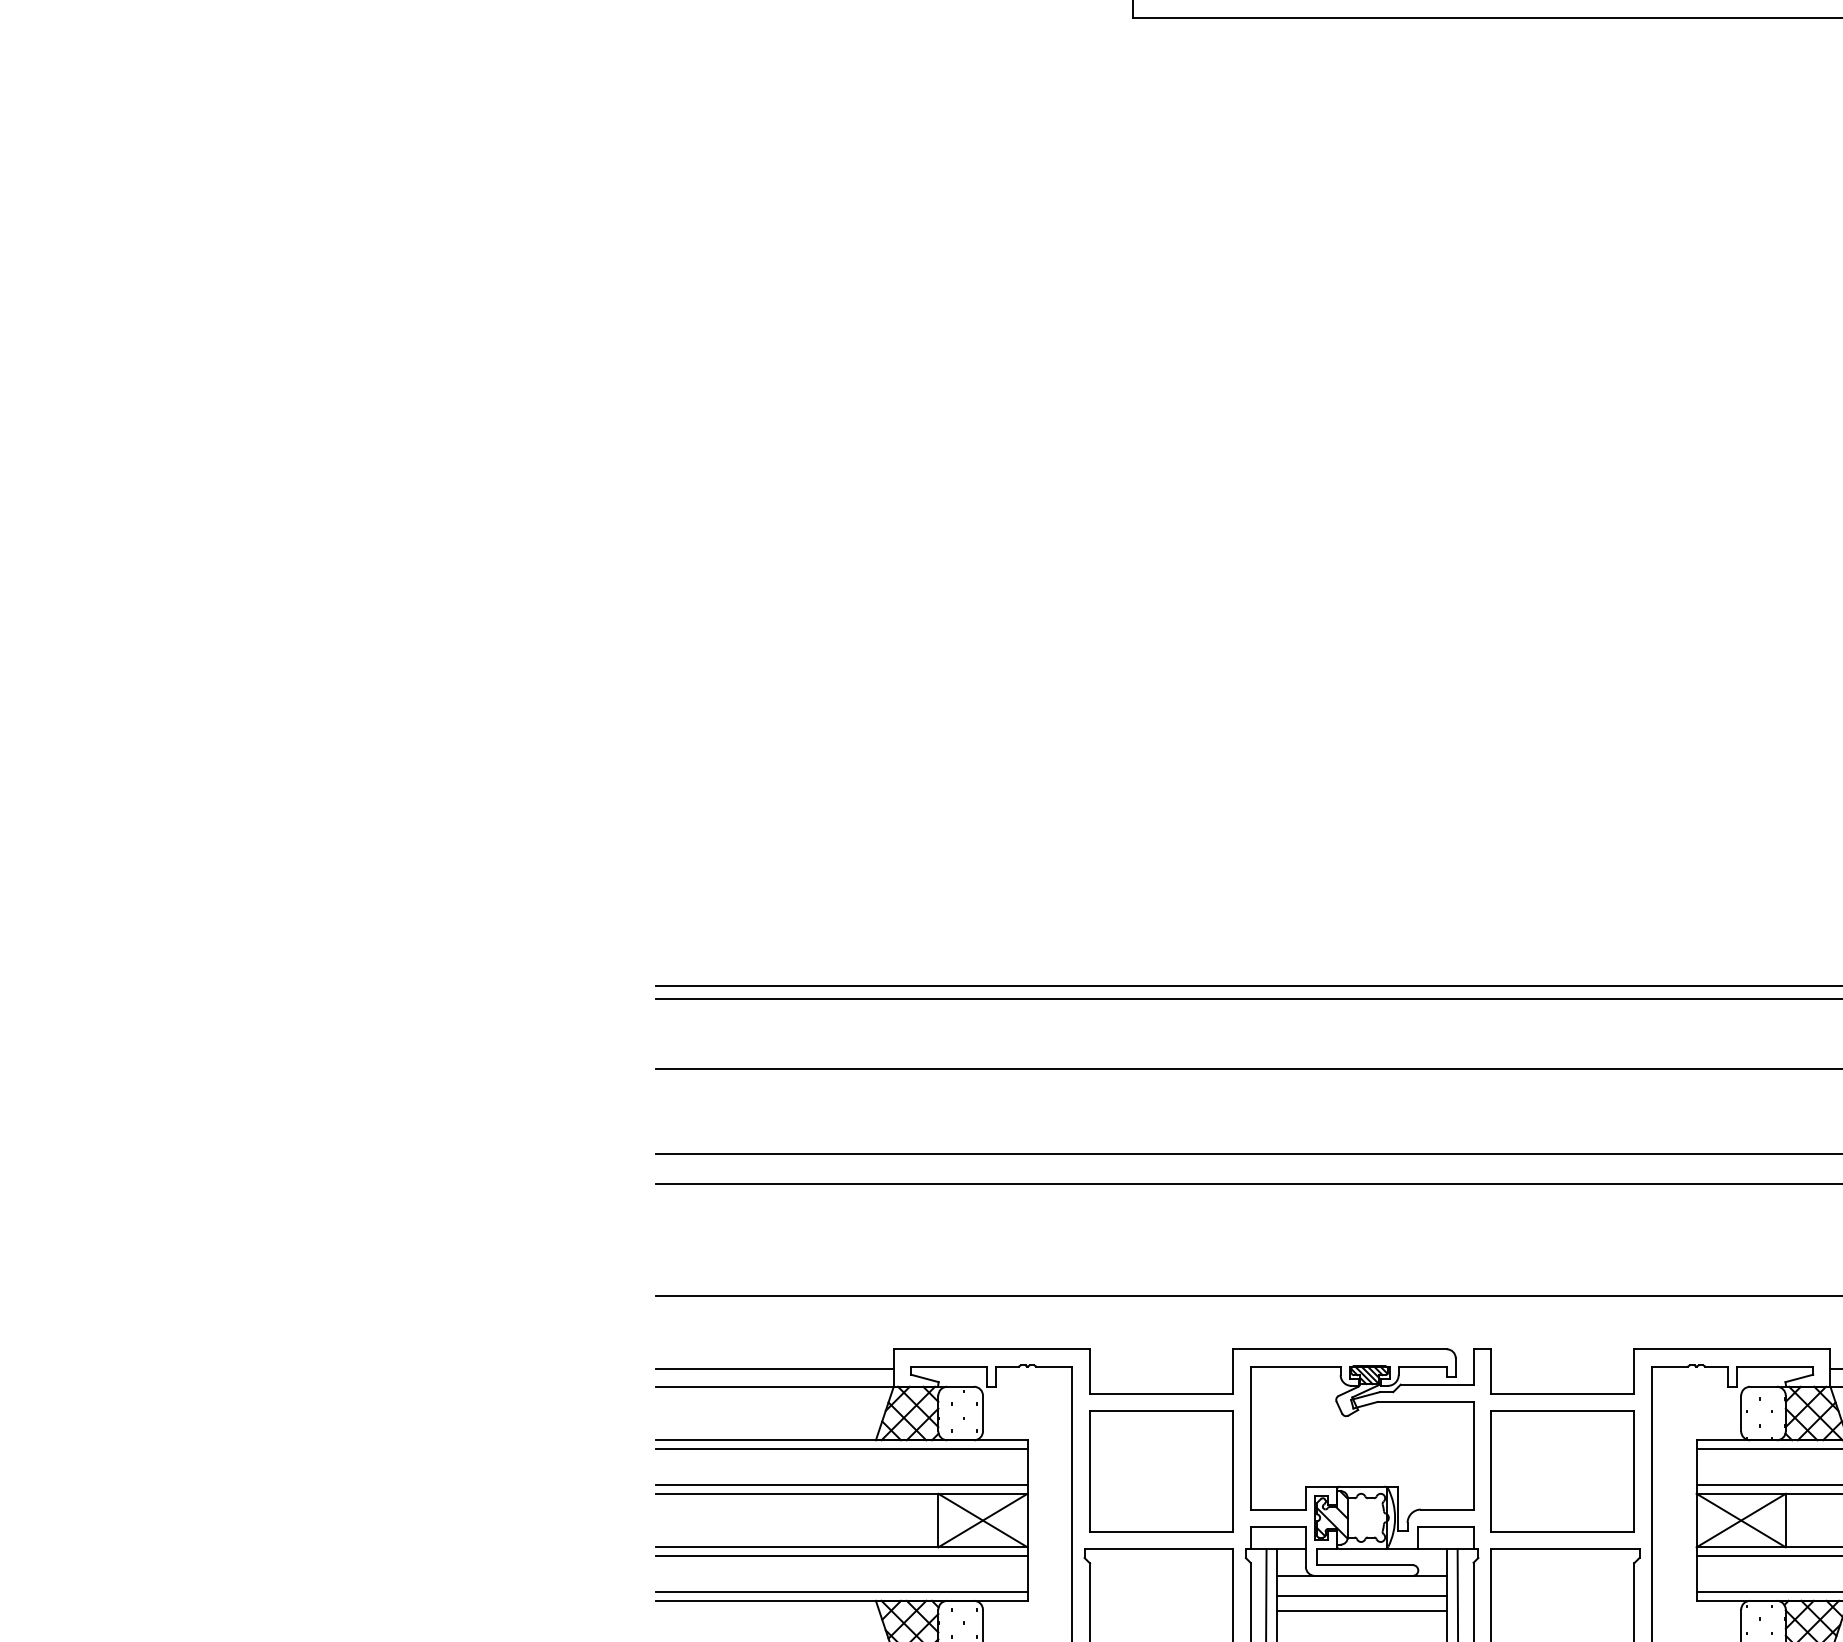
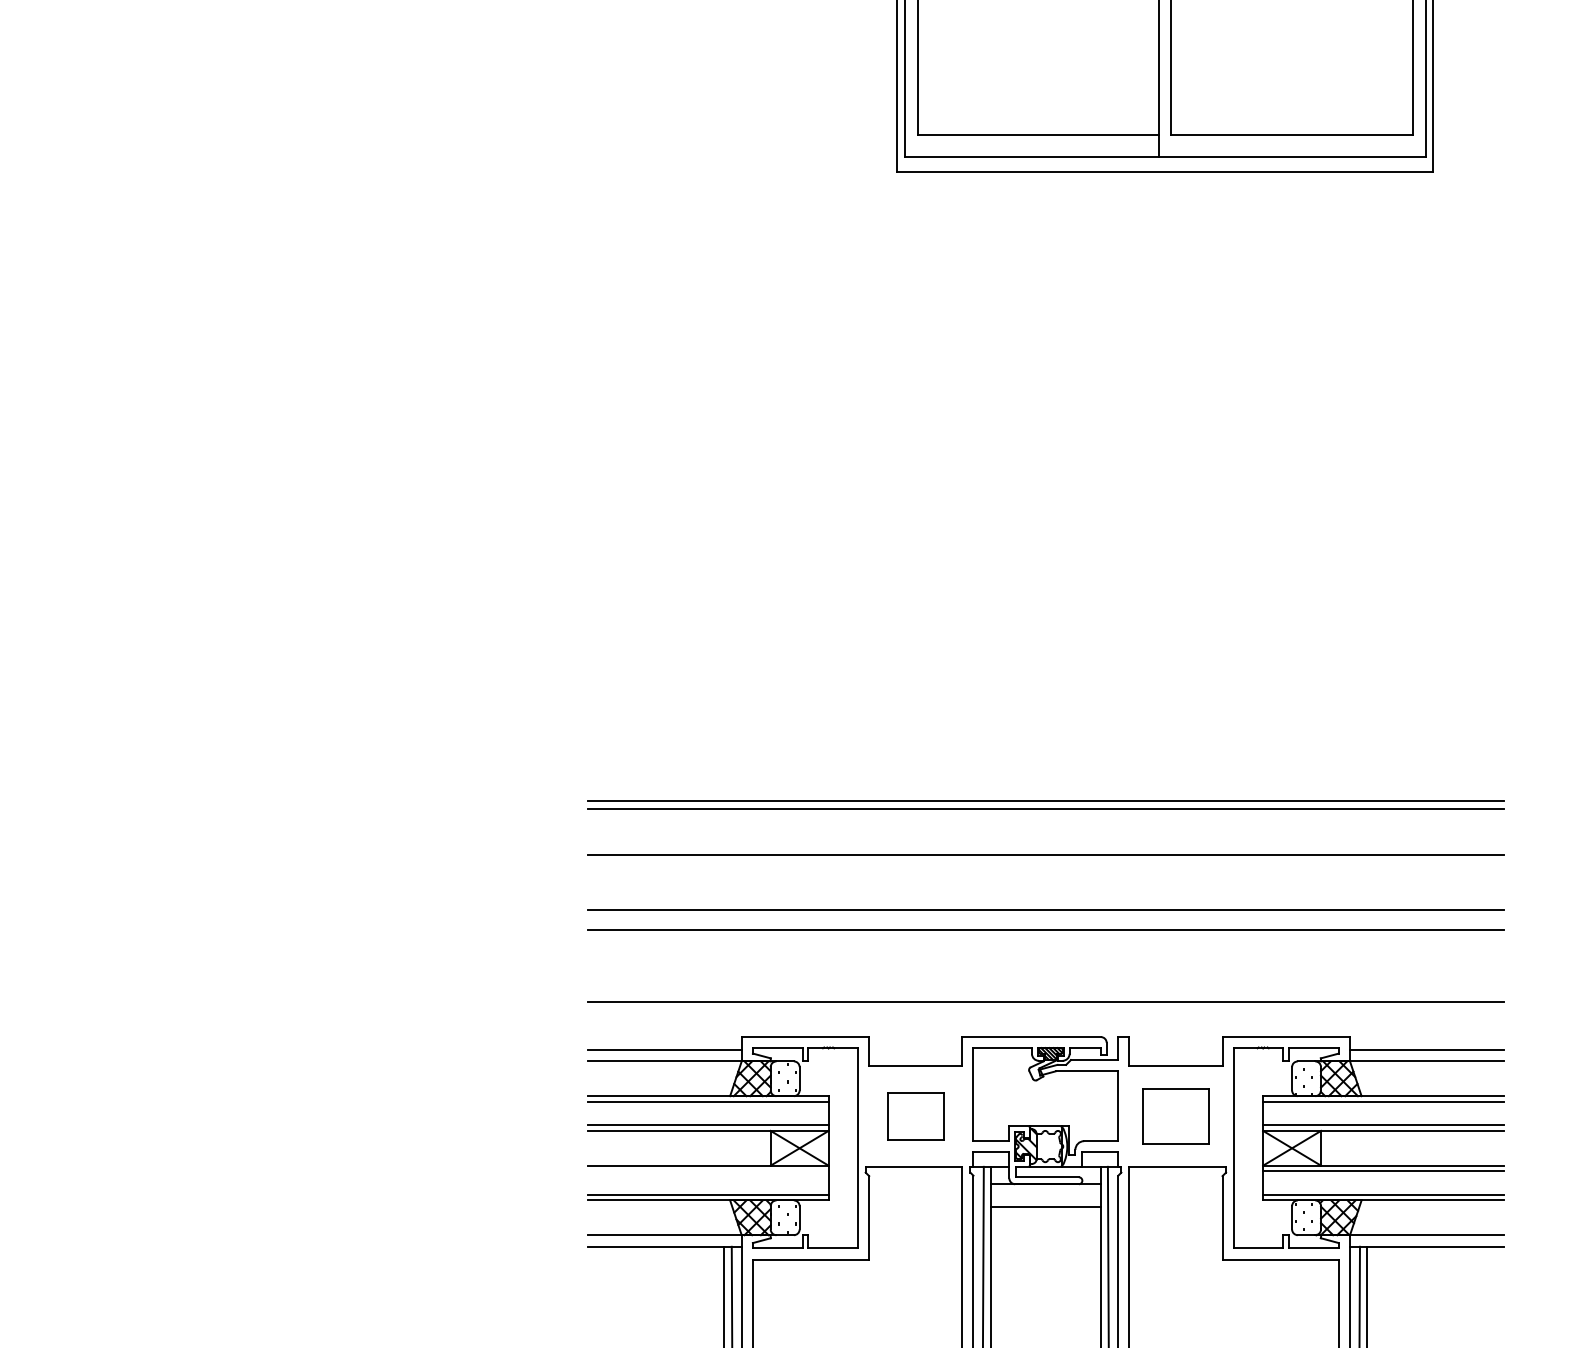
part: (1161, 1471) -> (915, 1116), size x0.6
part: (1561, 1471) -> (1175, 1116), size x0.7
line: (841, 1556) -> (707, 1171), removed
line: (1361, 1596) -> (1045, 1197), removed

